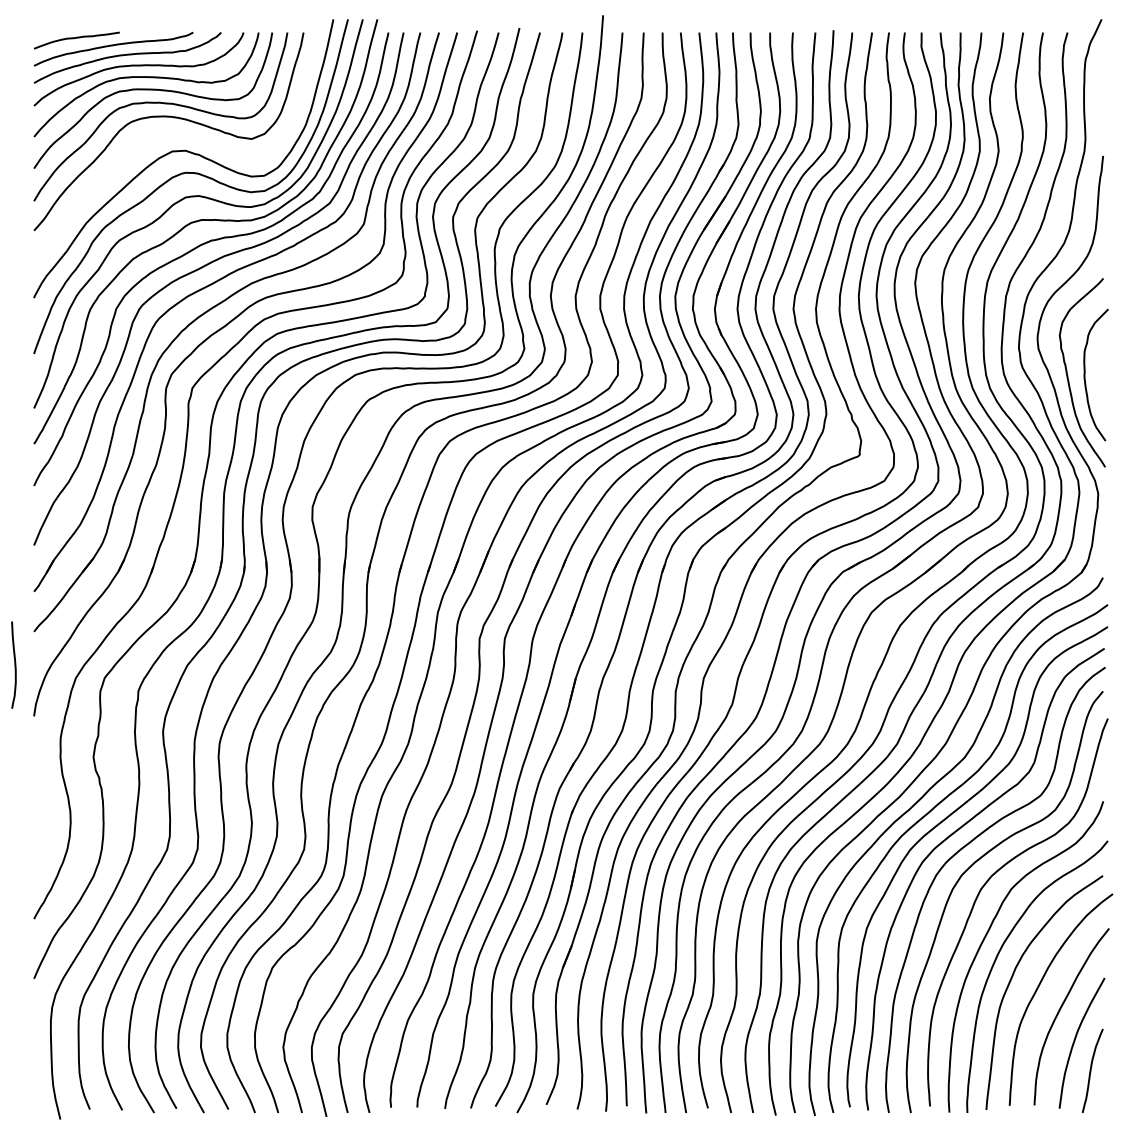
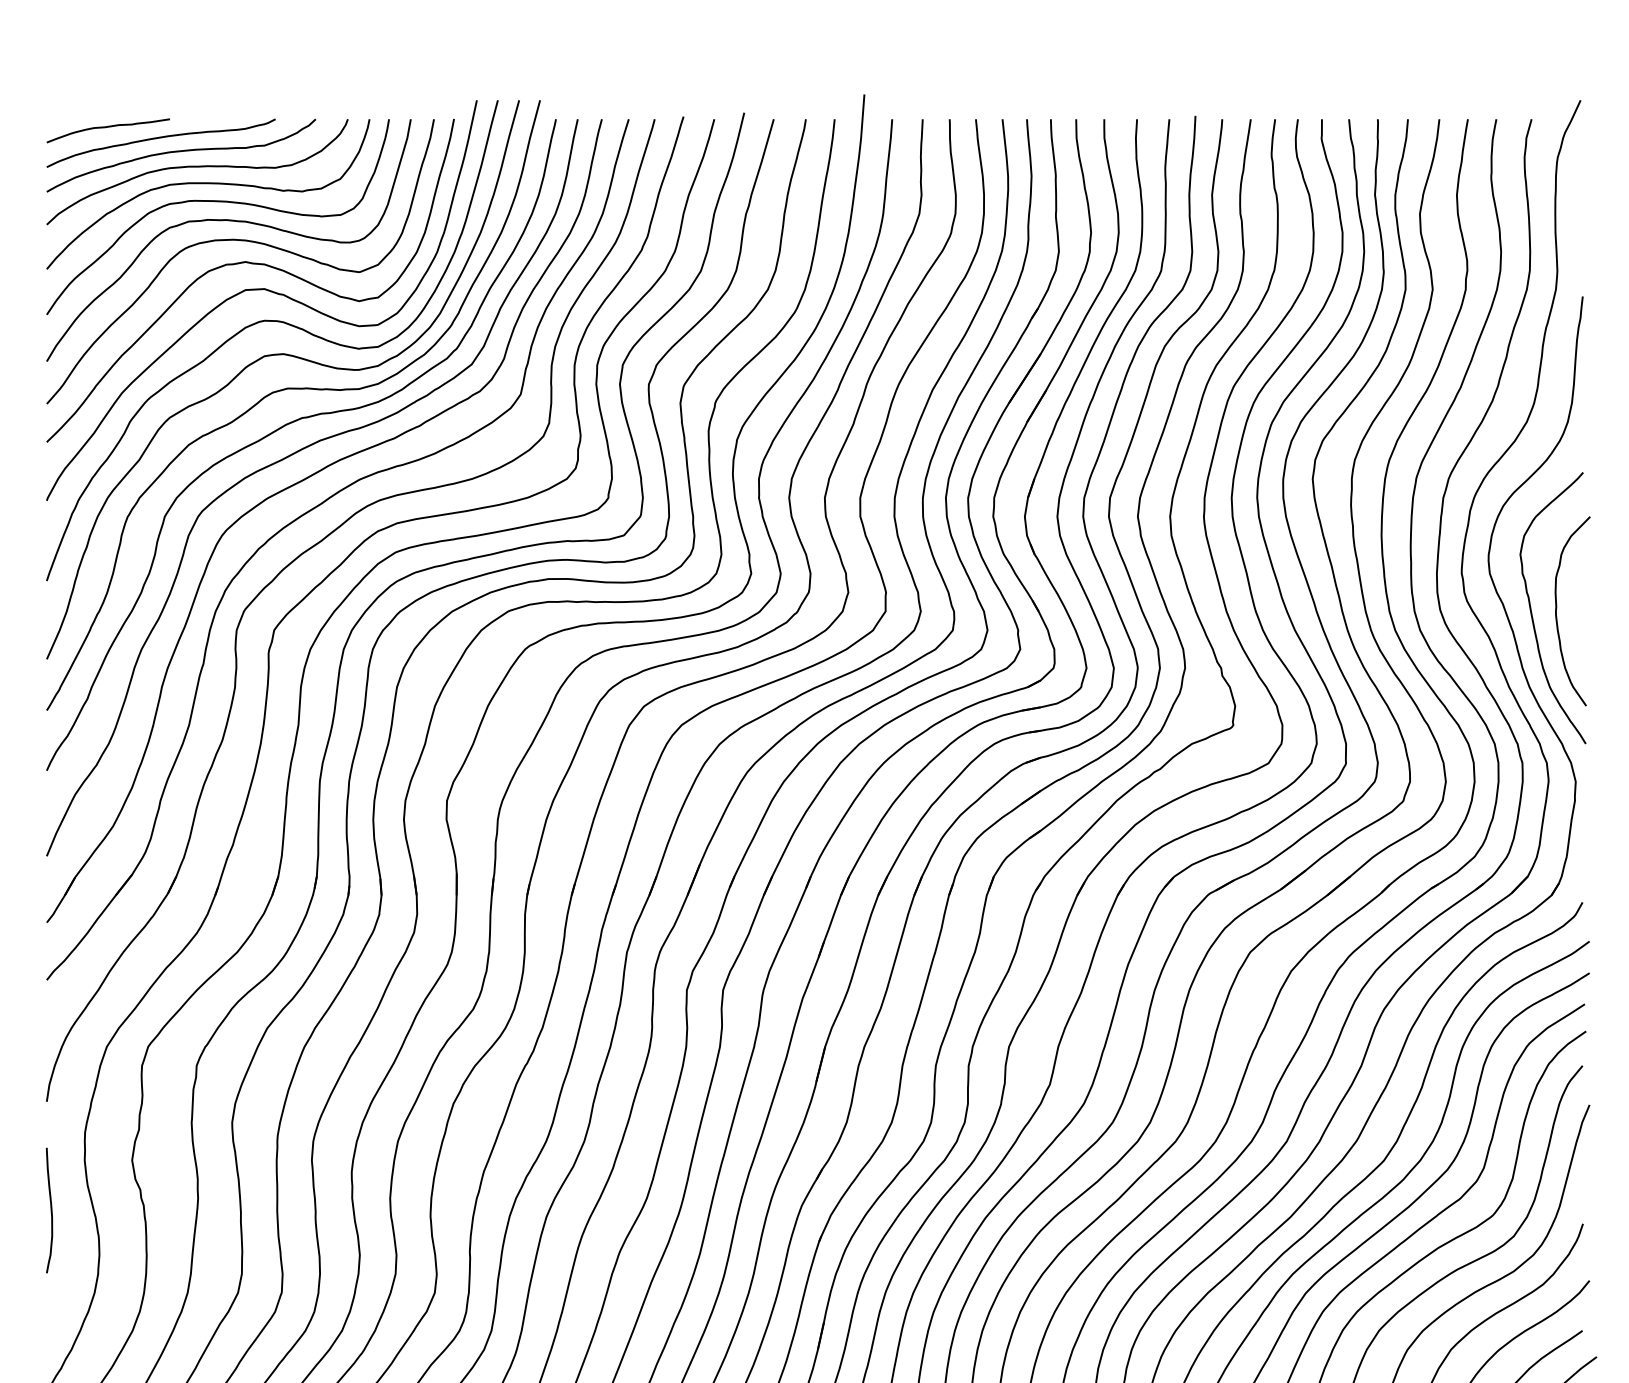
curve: (175, 133) -> (249, 264), added
curve: (14, 664) -> (50, 1209), moved

